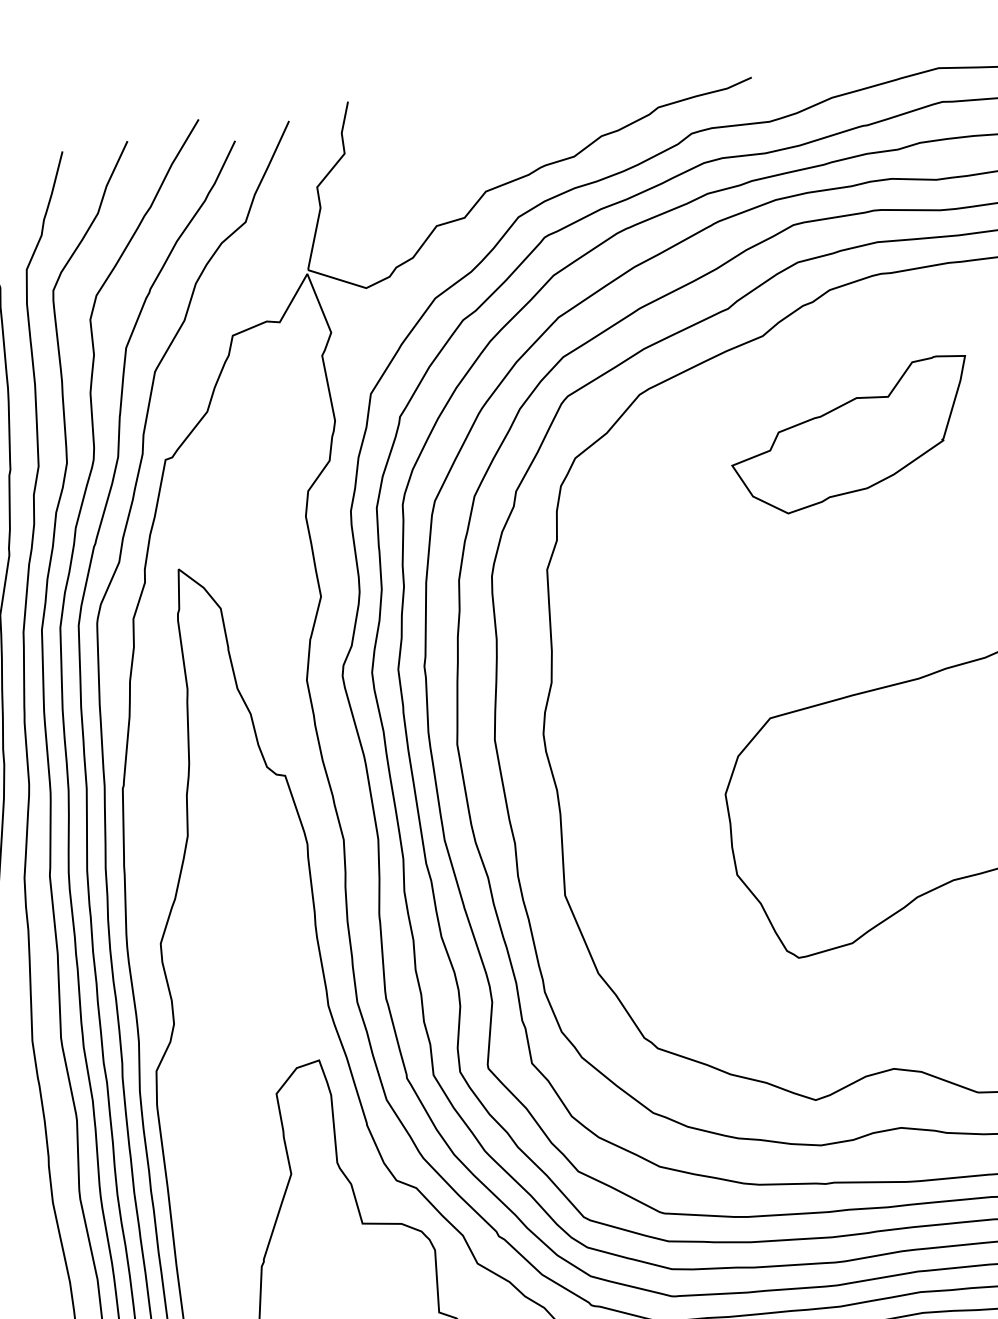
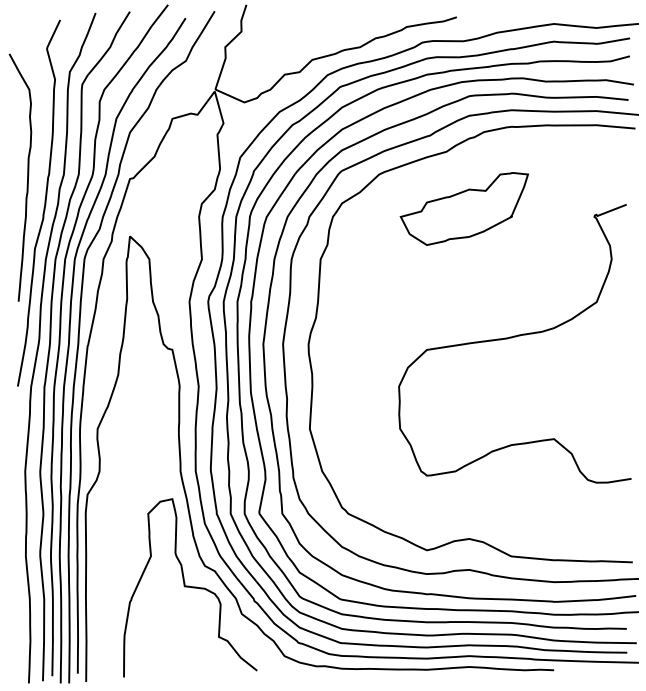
part: (849, 435) -> (463, 208), moved

